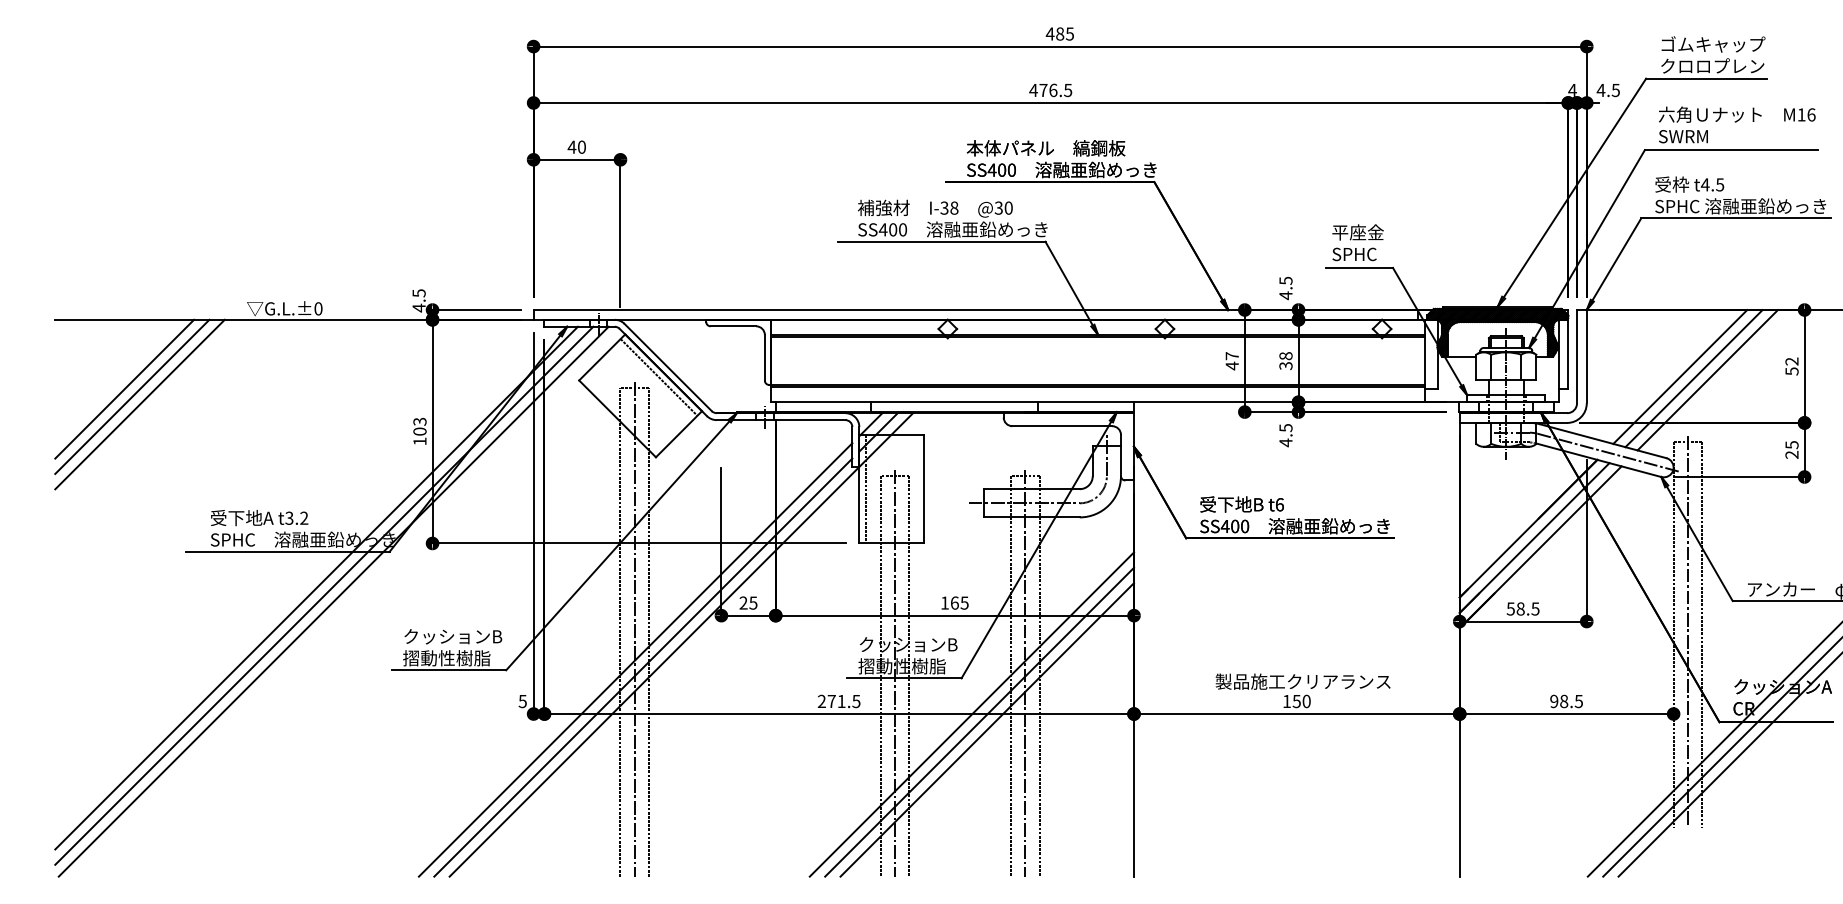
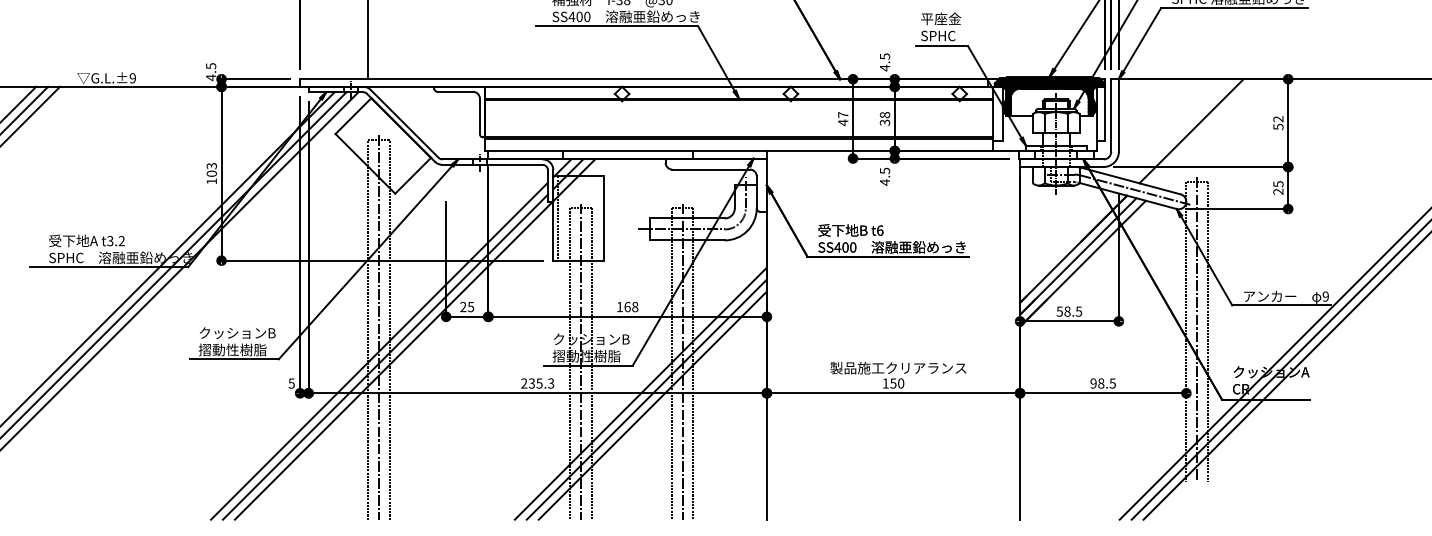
text: (318, 308) -> (132, 78), G.L.±0 -> G.L.±9
line: (658, 377) -> (397, 131), removed
line: (1693, 378) -> (1201, 132), removed
line: (1707, 380) -> (1212, 134), removed
text: (964, 602) -> (635, 306), 165 -> 168
text: (843, 701) -> (541, 383), 271.5 -> 235.3

